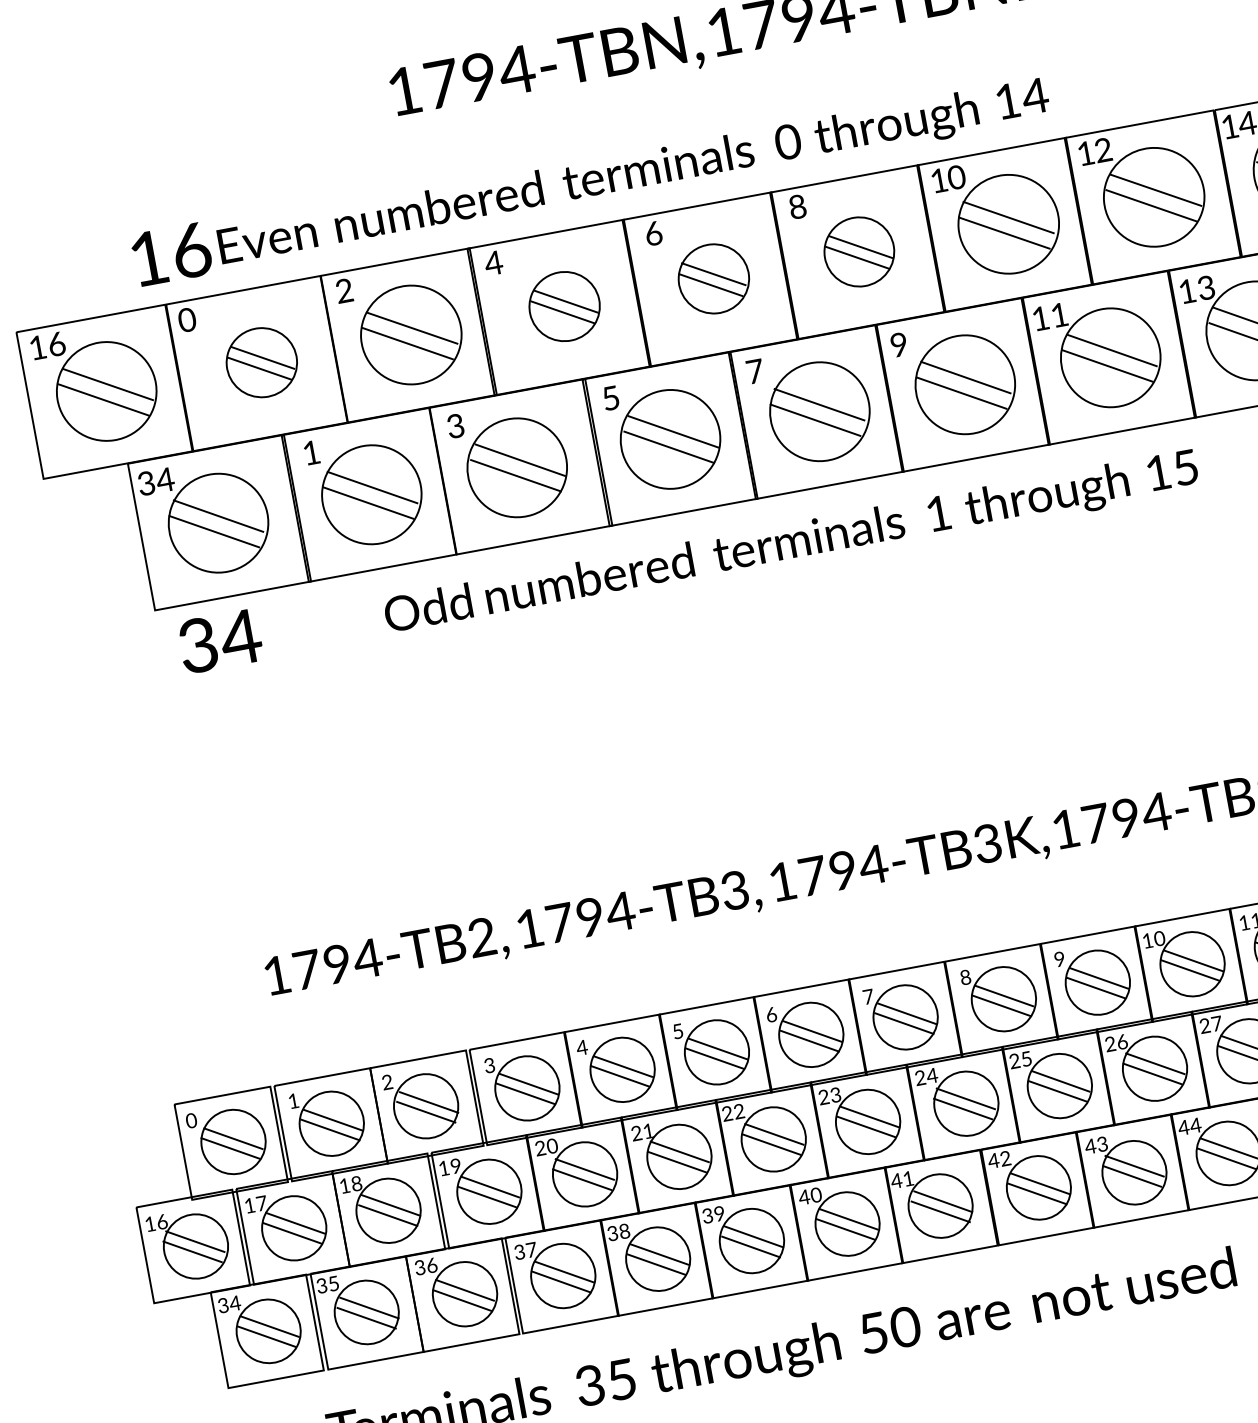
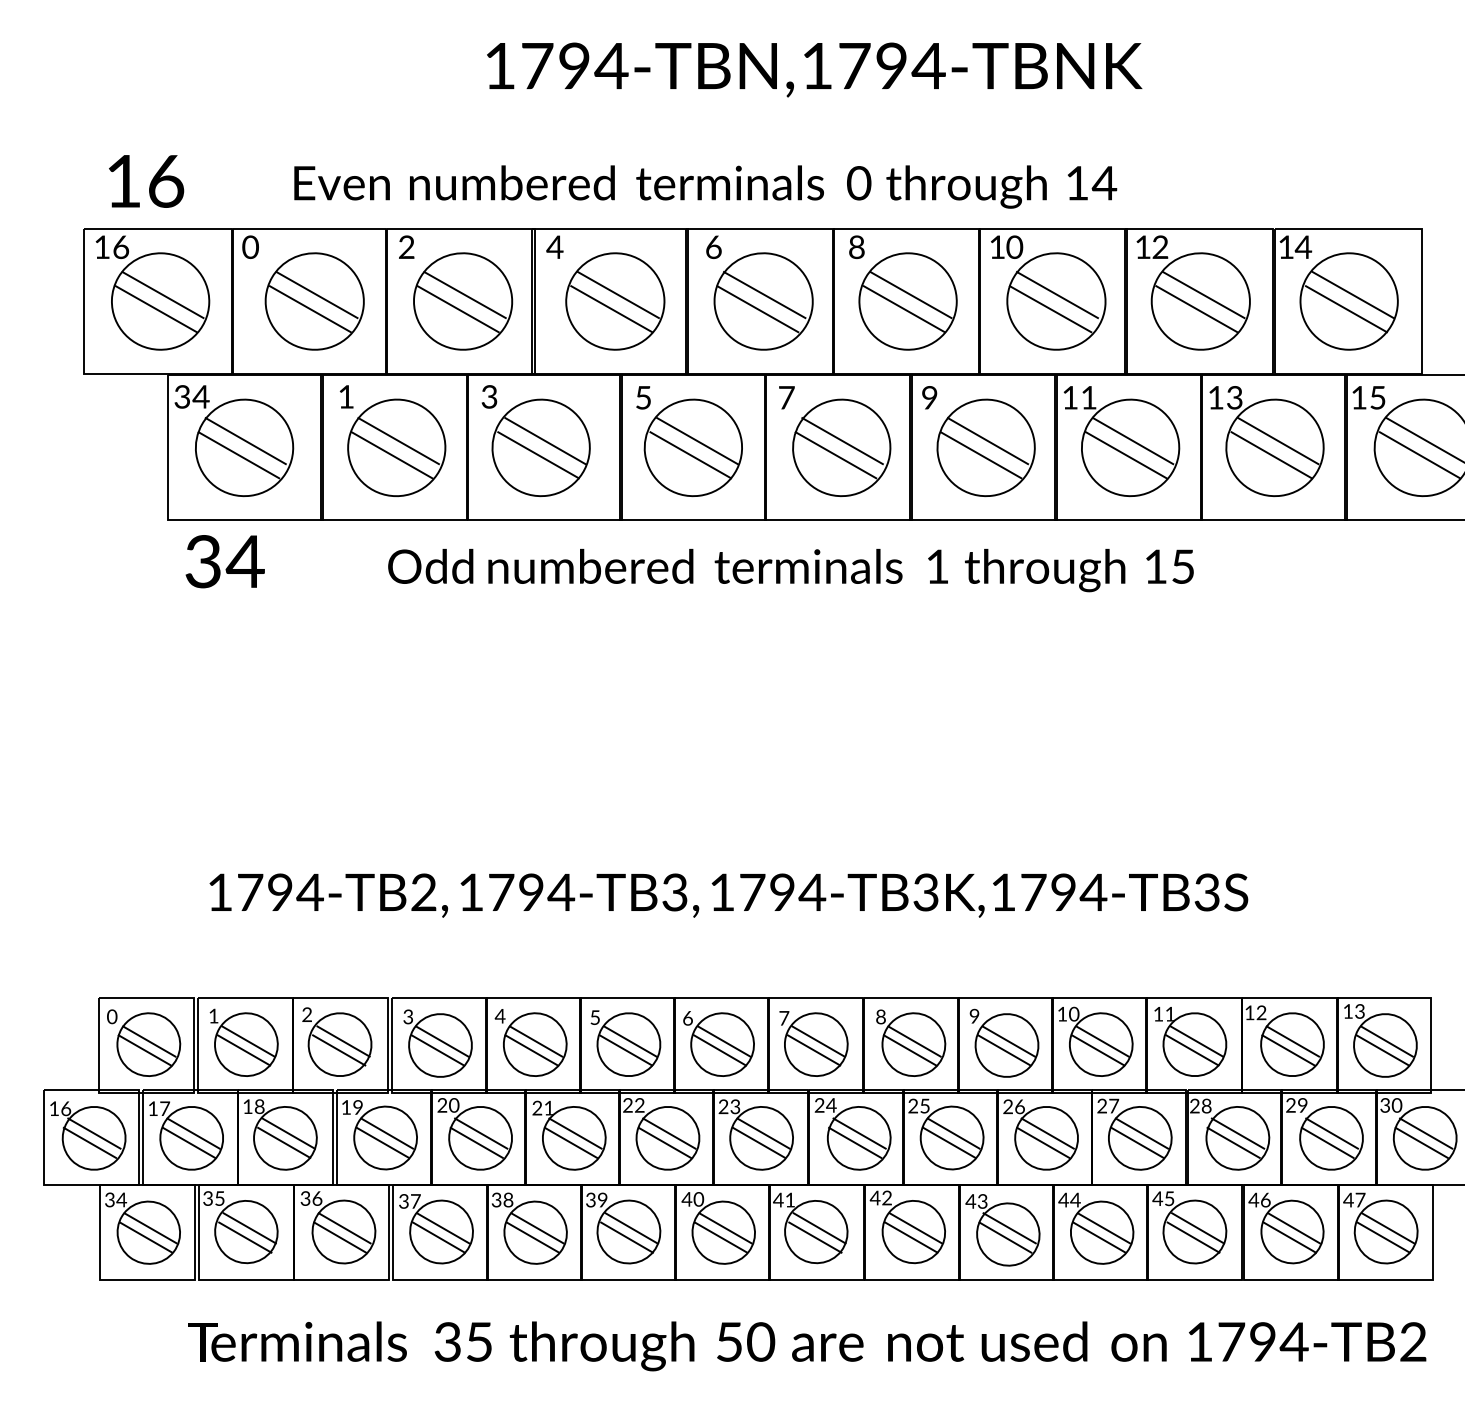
part: (858, 252) -> (907, 301), size x1.43
text: (171, 254) -> (146, 181), moved
part: (713, 278) -> (763, 301), size x1.43
part: (564, 306) -> (615, 301), size x1.43
part: (261, 362) -> (314, 301), size x1.43

